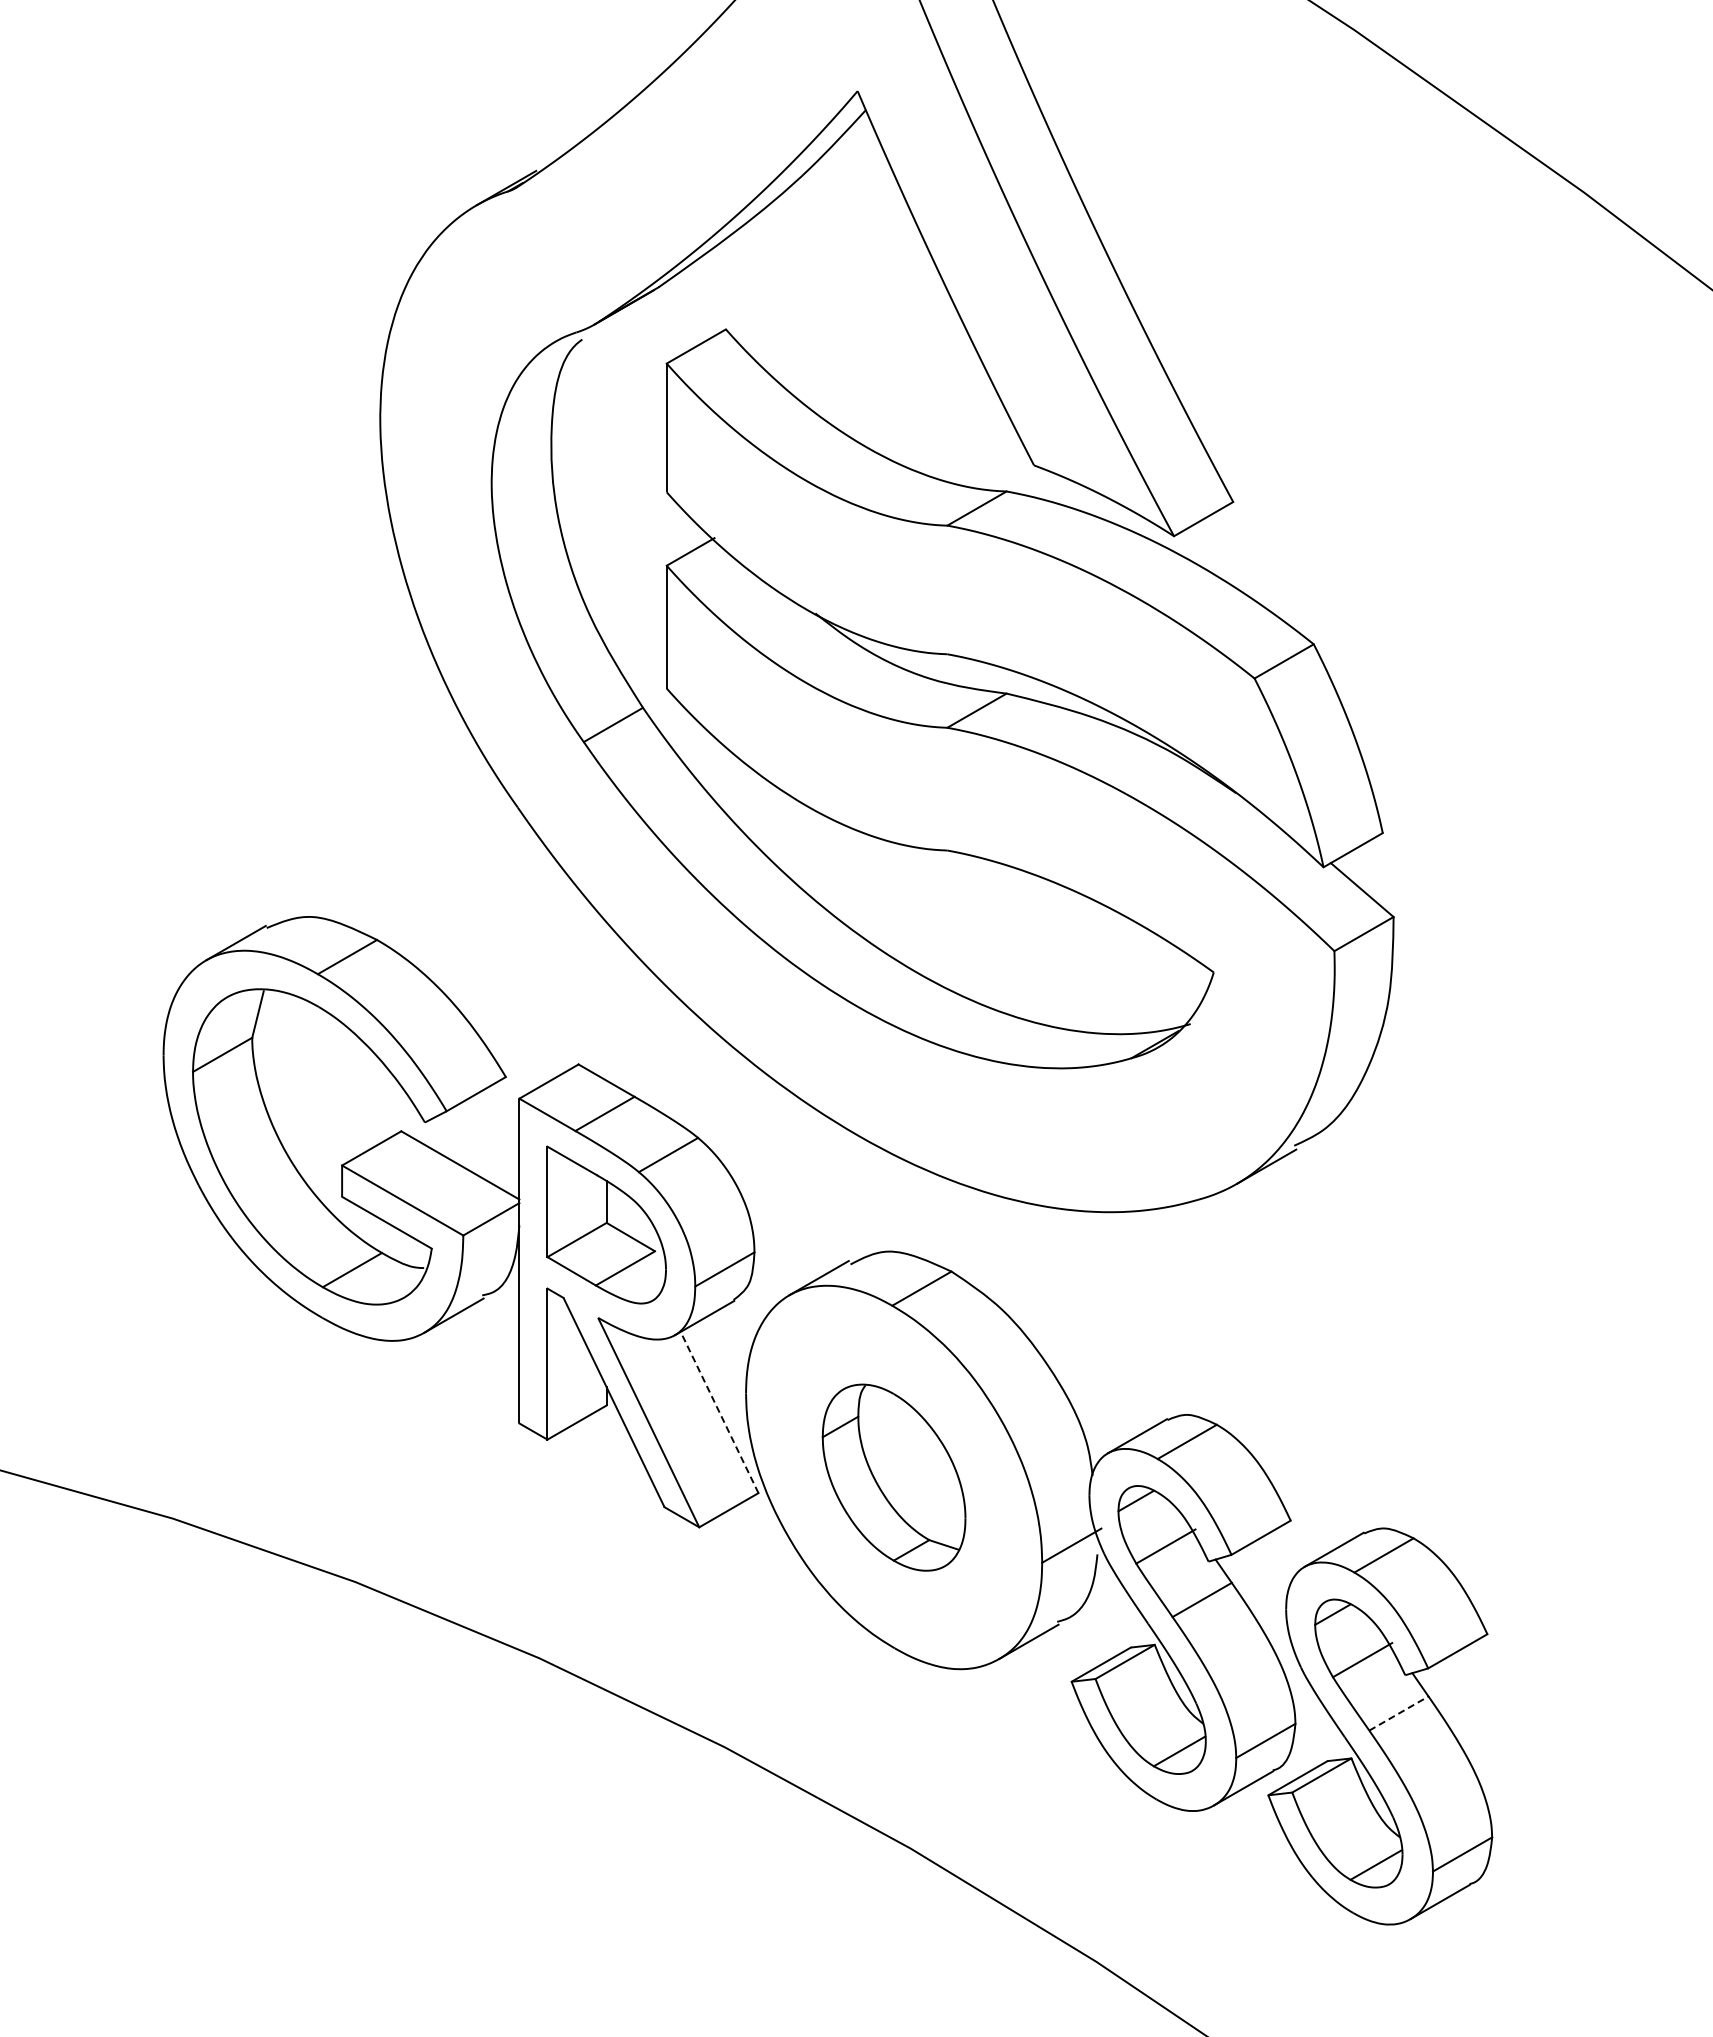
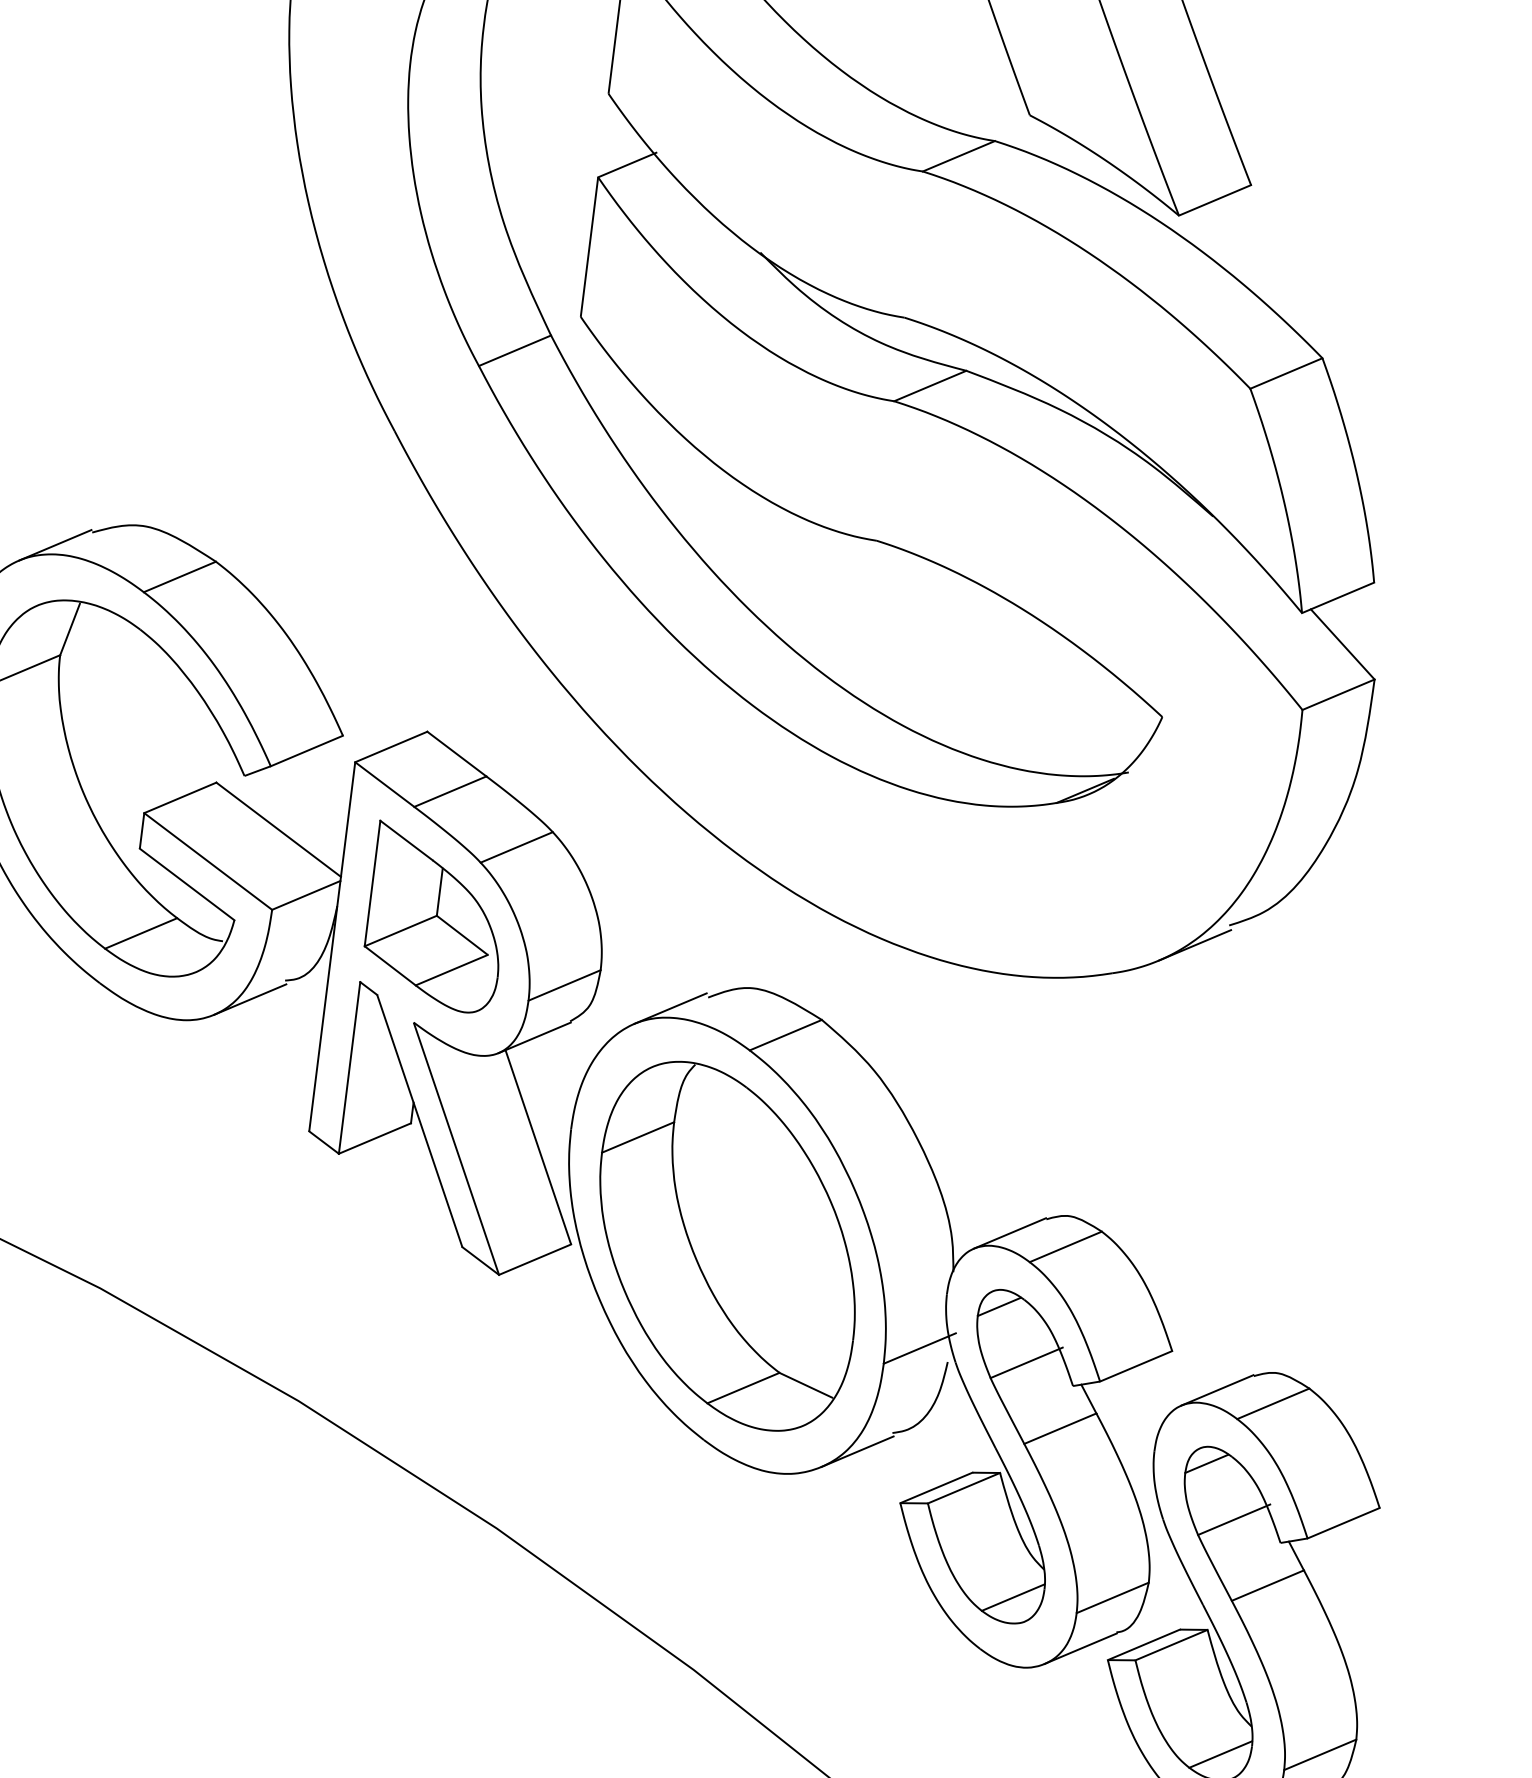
line: (719, 1411) -> (538, 1146), dashed -> solid
part: (893, 1477) -> (726, 1245), size x1.67
line: (1399, 1713) -> (1268, 1585), dashed -> solid

